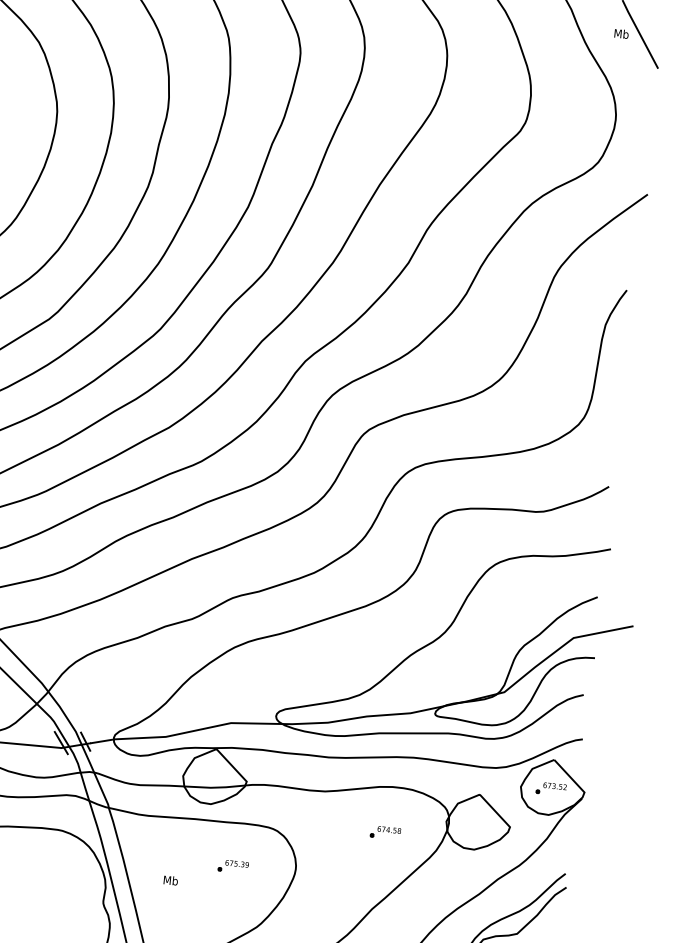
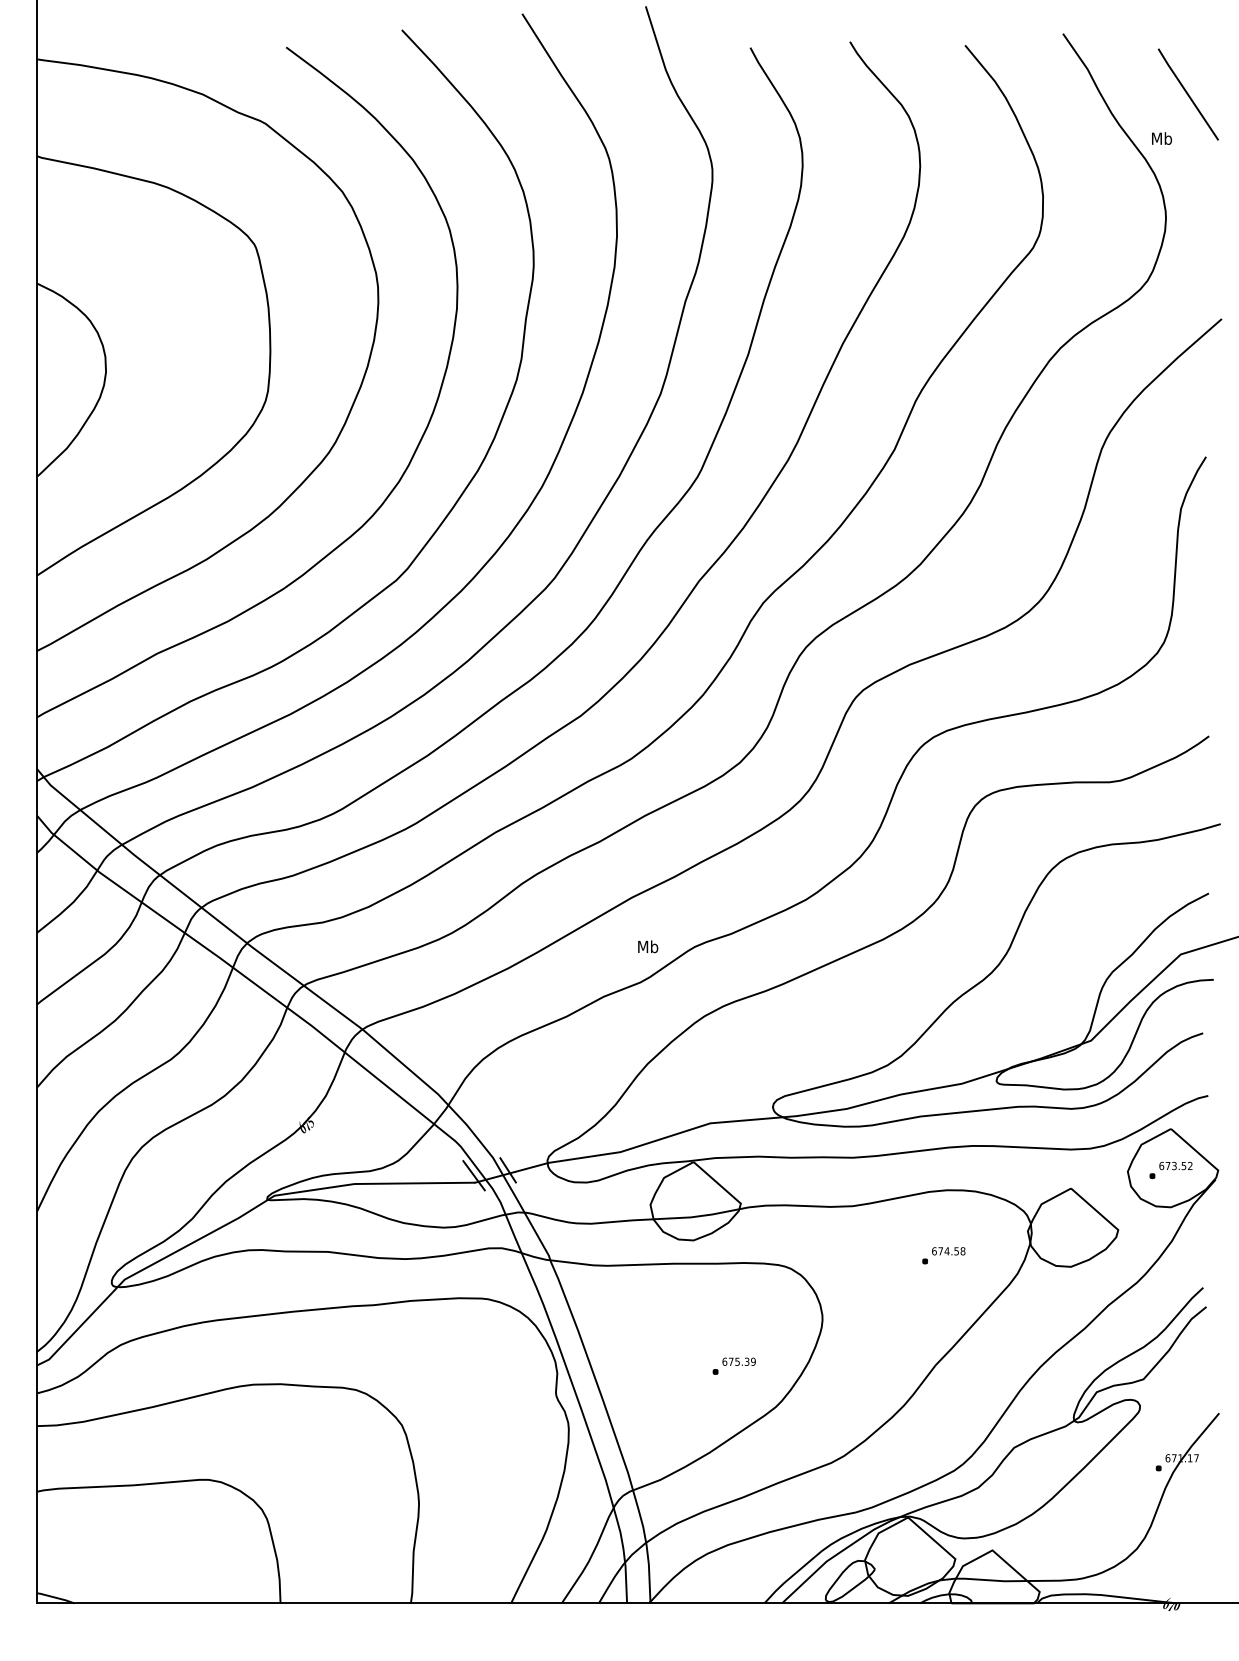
text: (621, 33) -> (1161, 138), moved
part: (232, 866) -> (733, 1365), moved
text: (171, 880) -> (648, 946), moved

